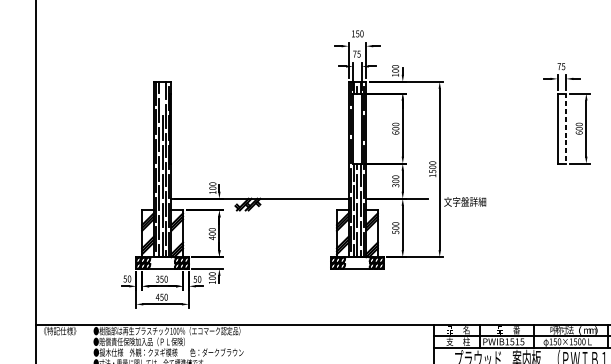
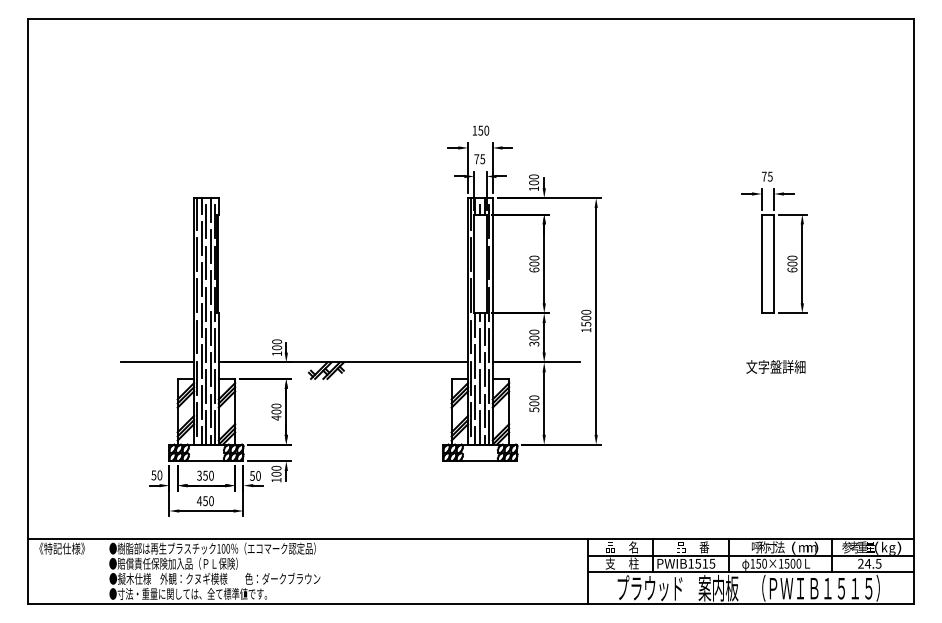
line: (162, 98) -> (206, 221), added
line: (566, 129) -> (774, 264), dashed -> solid
line: (127, 198) -> (157, 362), added
text: (464, 201) -> (775, 366), moved

